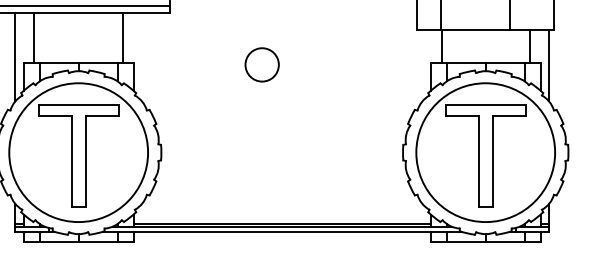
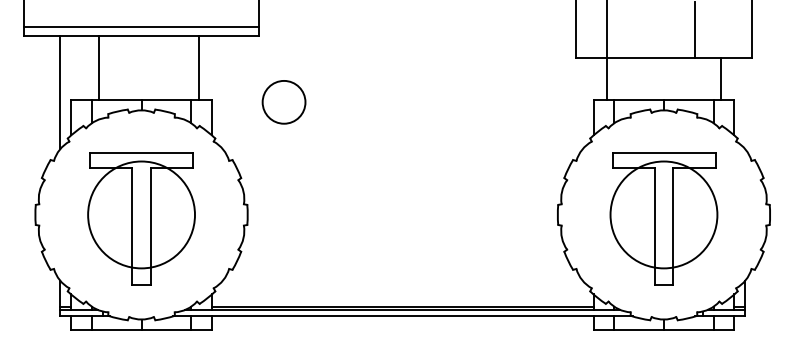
line: (34, 38) -> (99, 68), moved
circle: (261, 65) -> (283, 102), moved
line: (549, 65) -> (745, 103), removed
circle: (78, 152) -> (141, 214), size x0.6
circle: (485, 152) -> (663, 214), size x0.6

